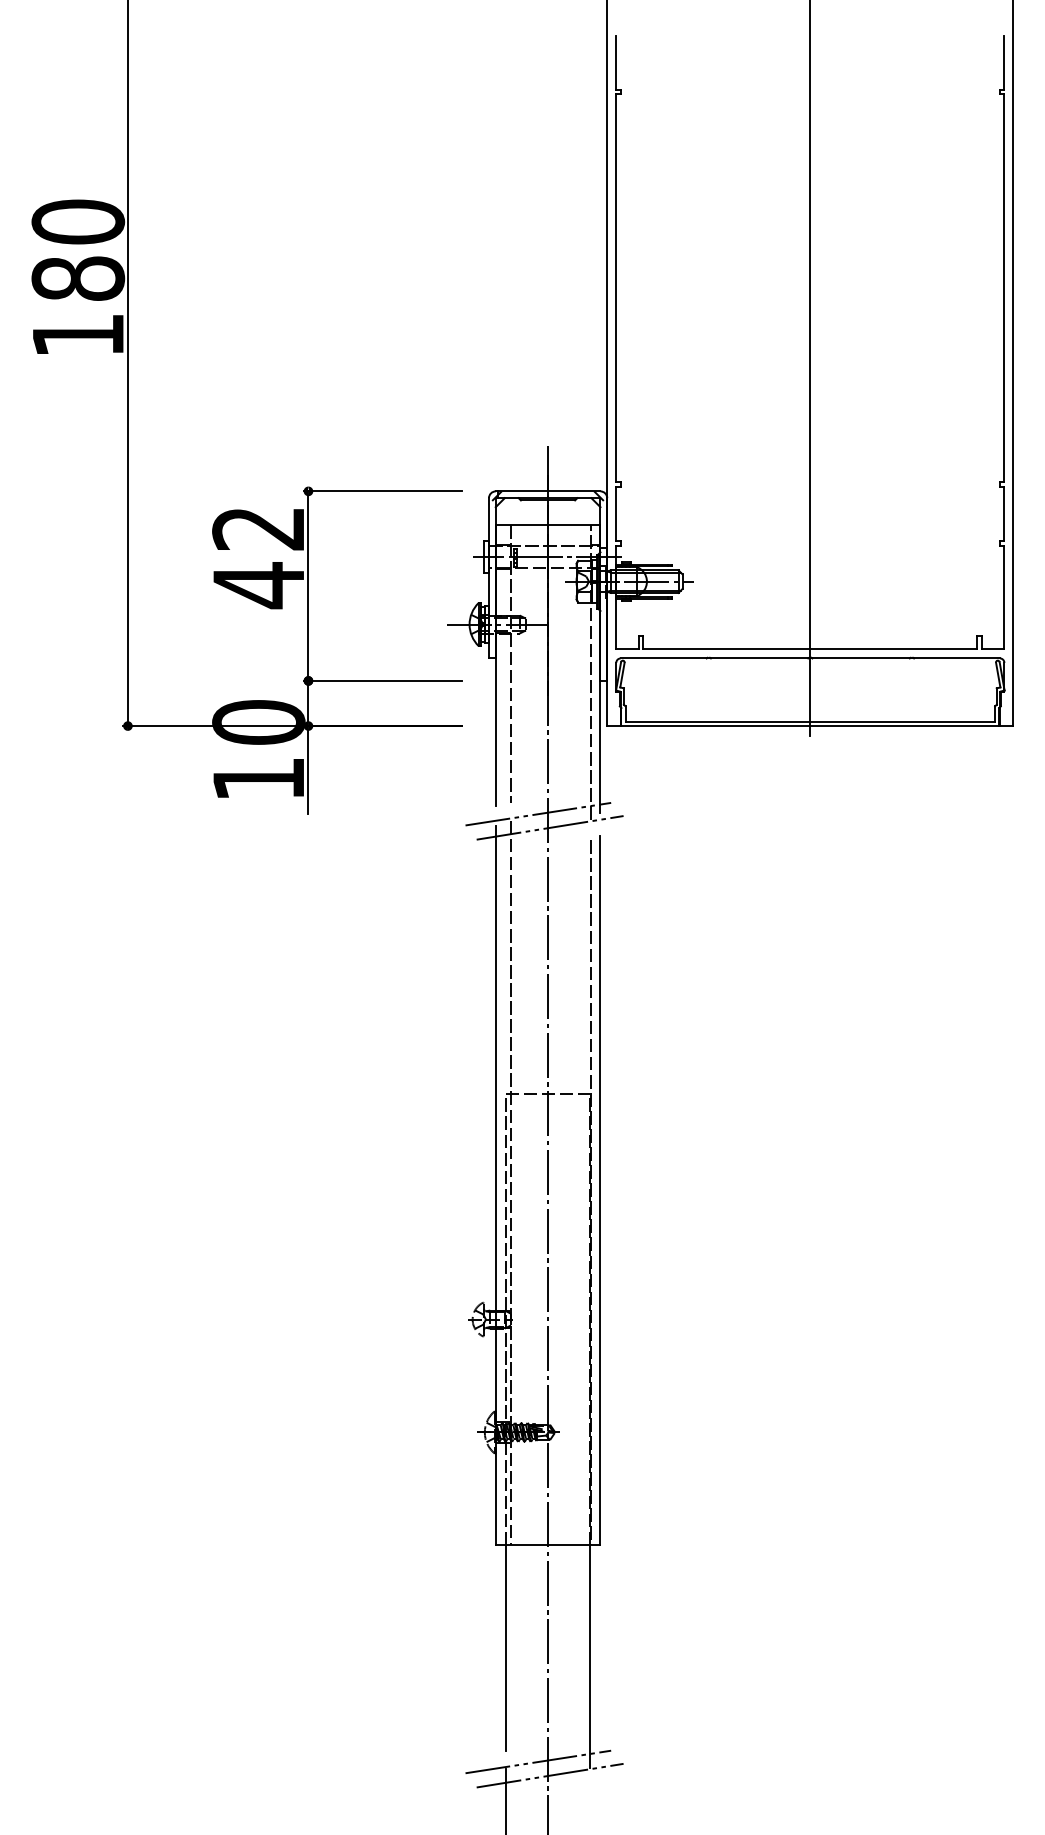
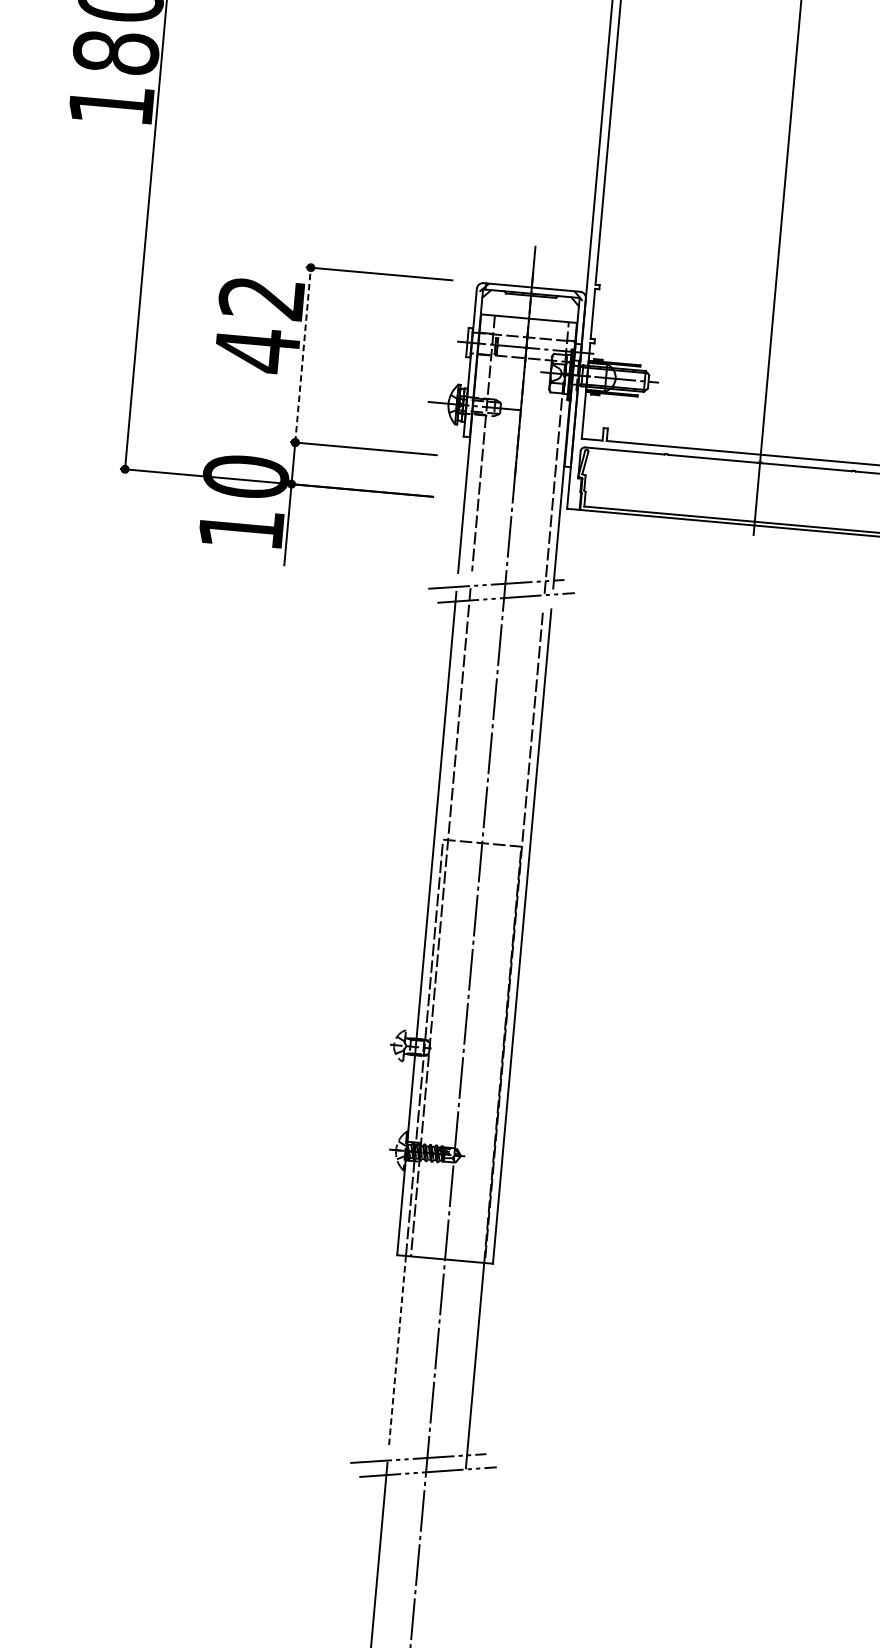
line: (308, 586) -> (303, 355), solid -> dashed
line: (505, 1648) -> (397, 1351), solid -> dashed

